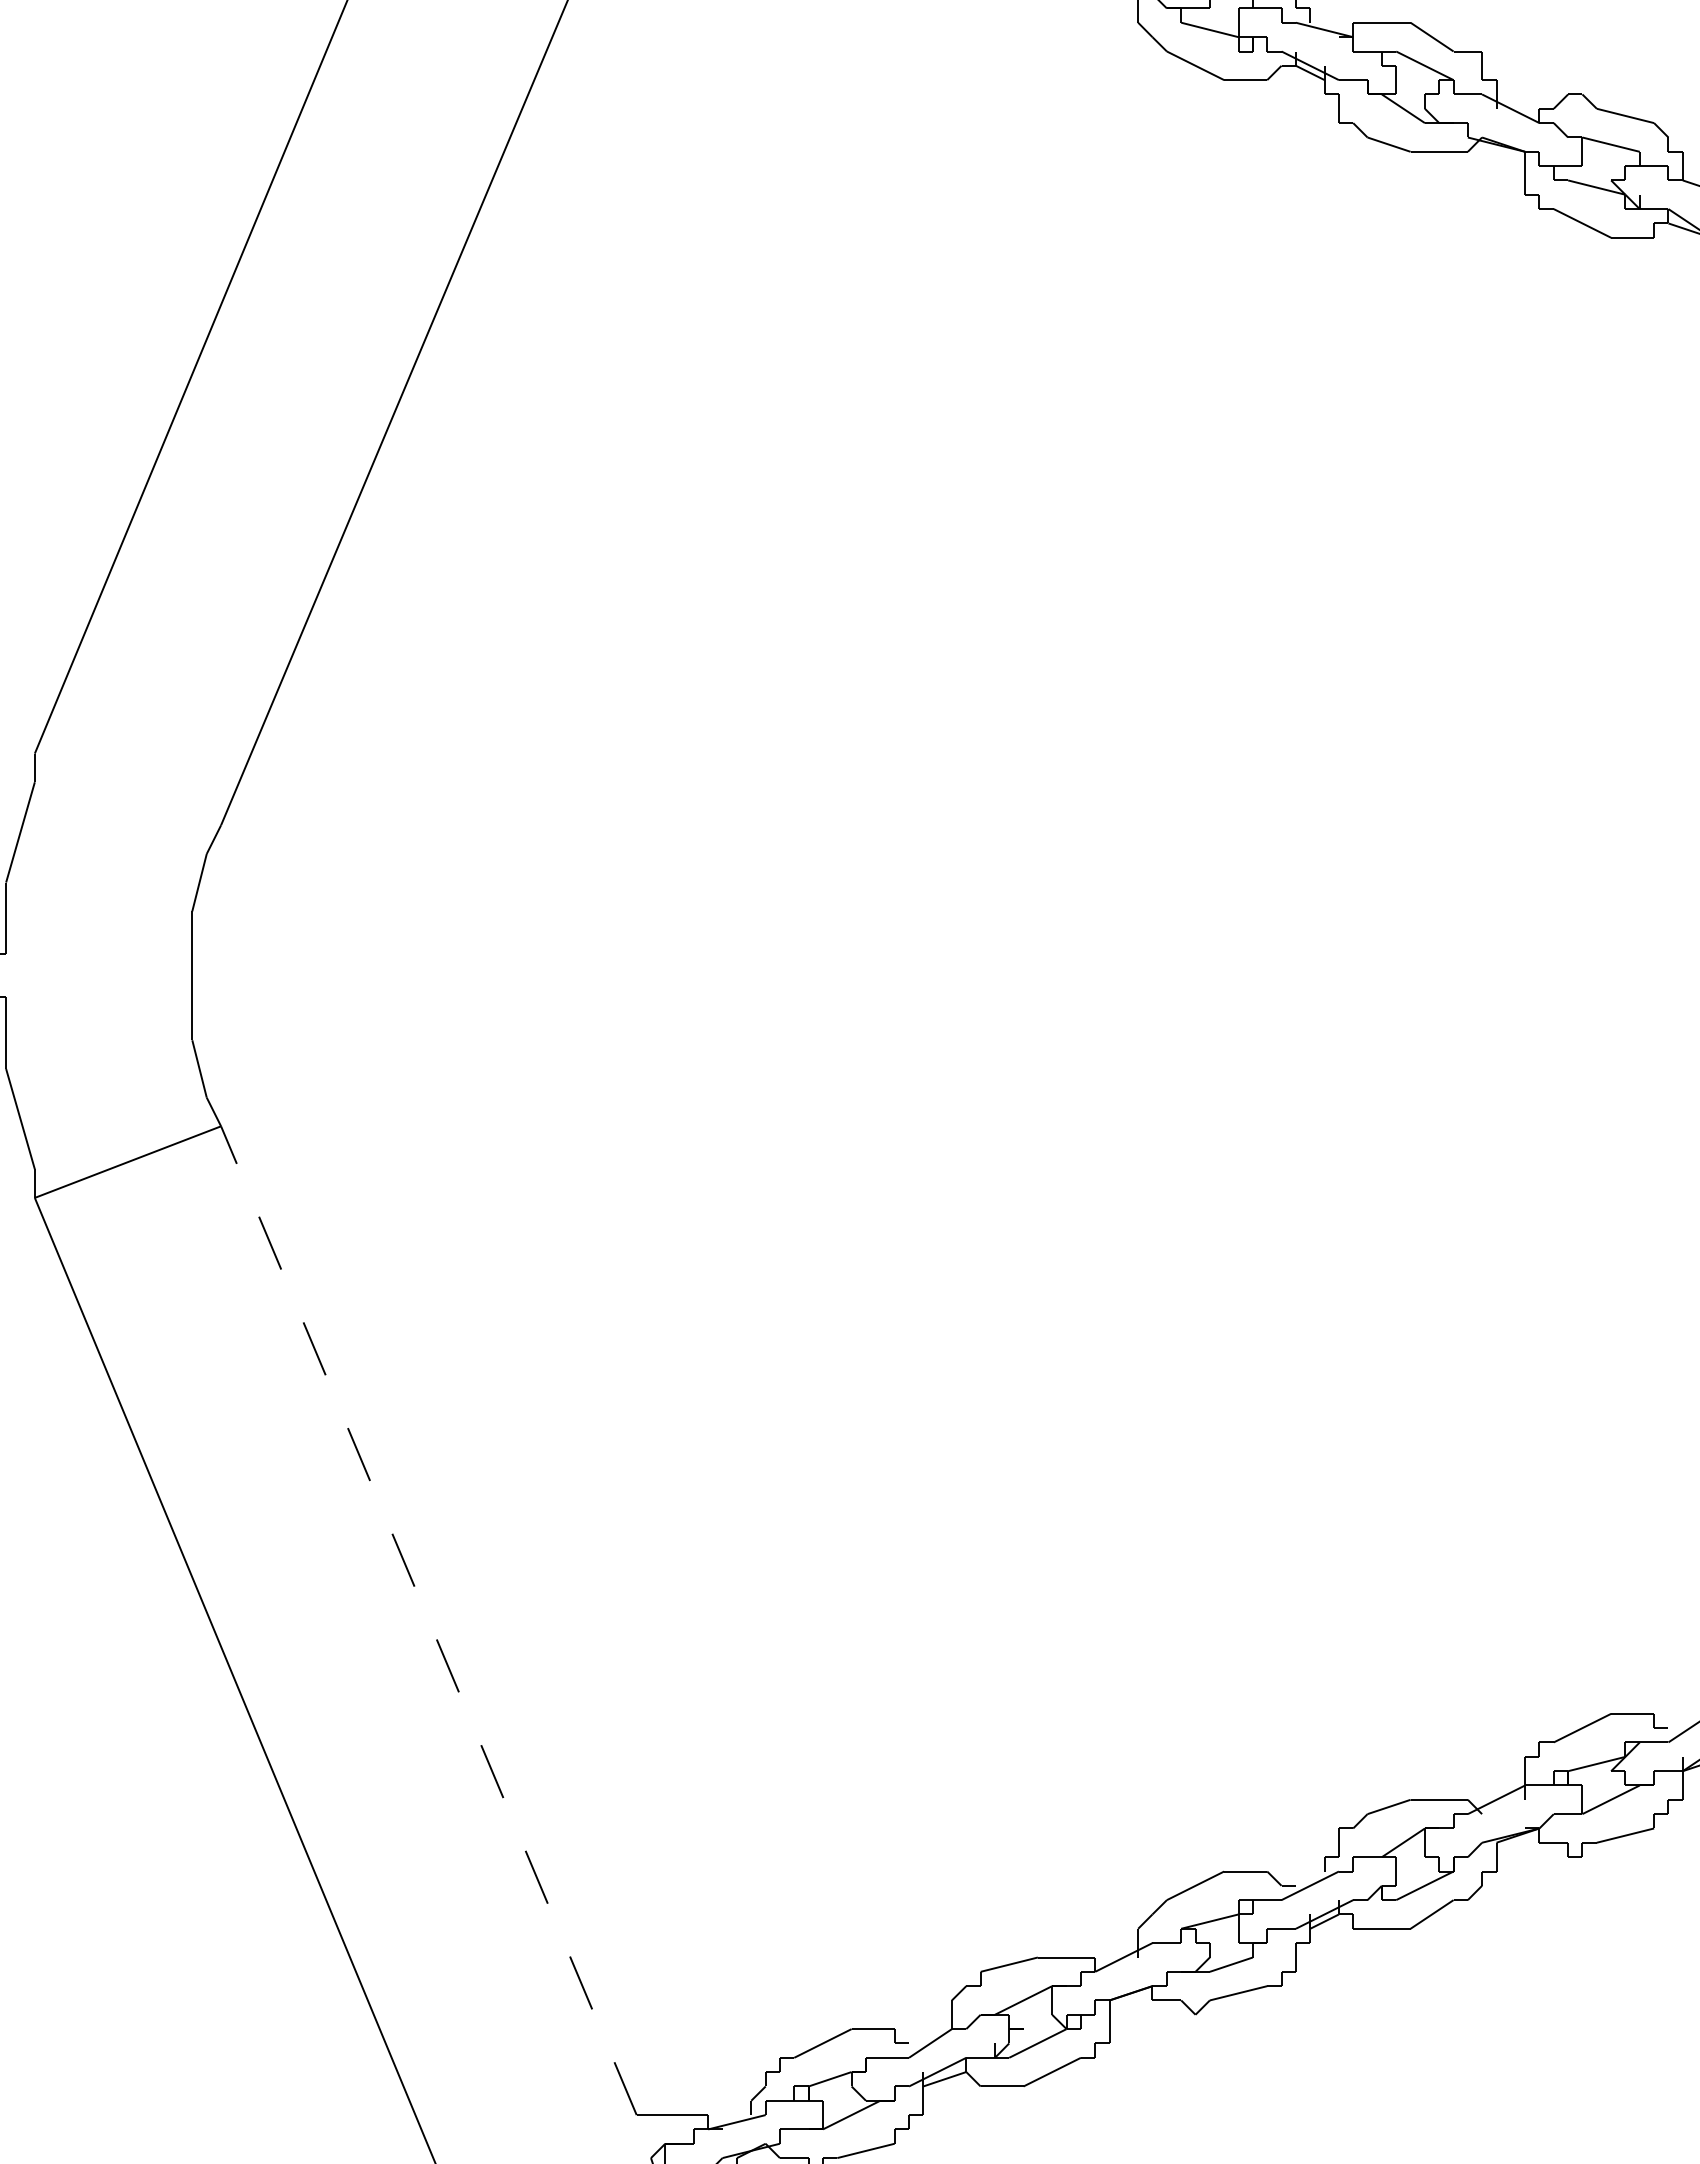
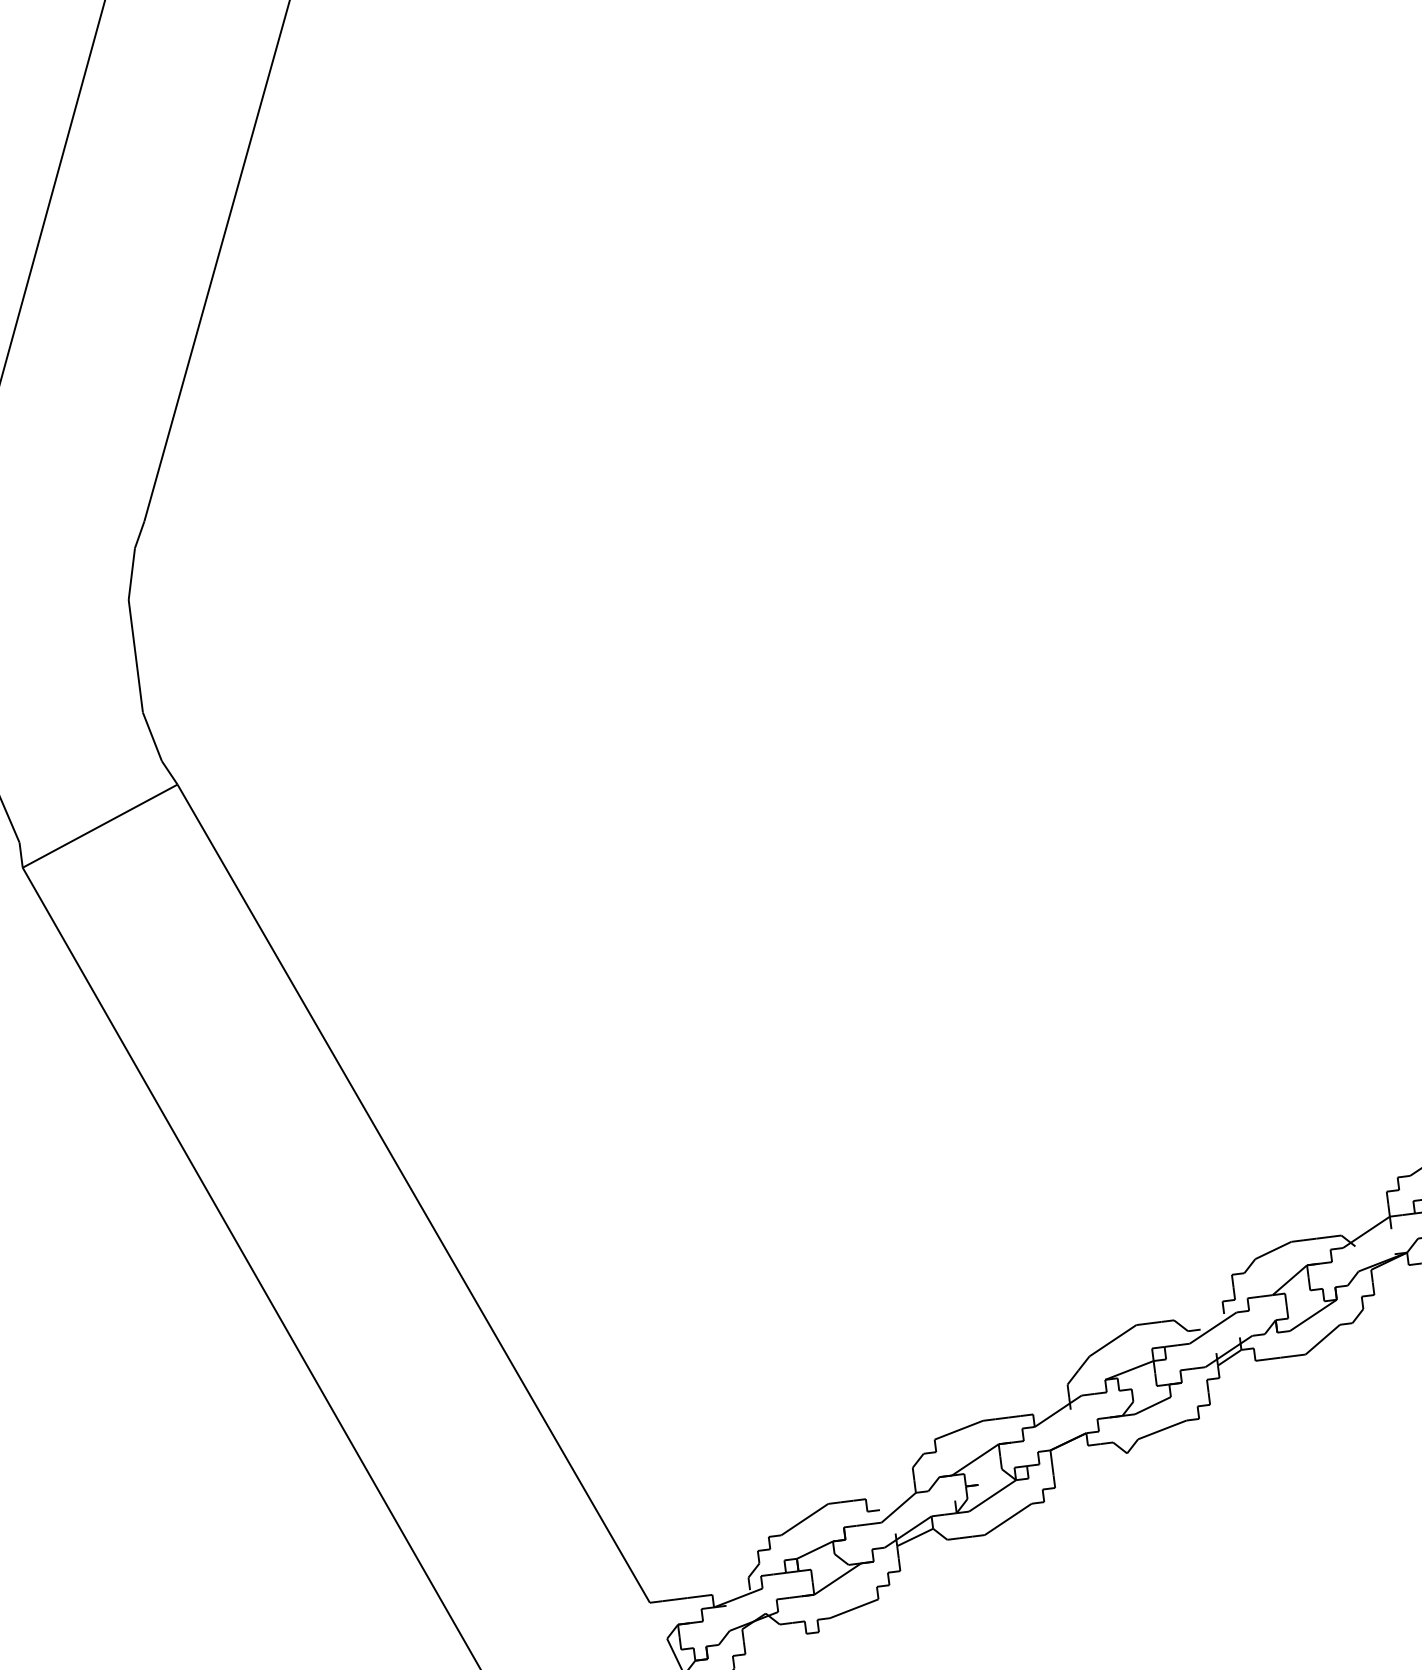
line: (428, 1620) -> (413, 1193), dashed -> solid

